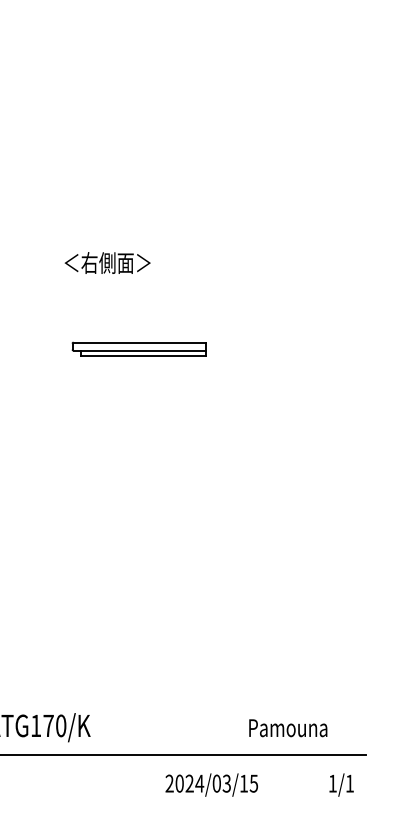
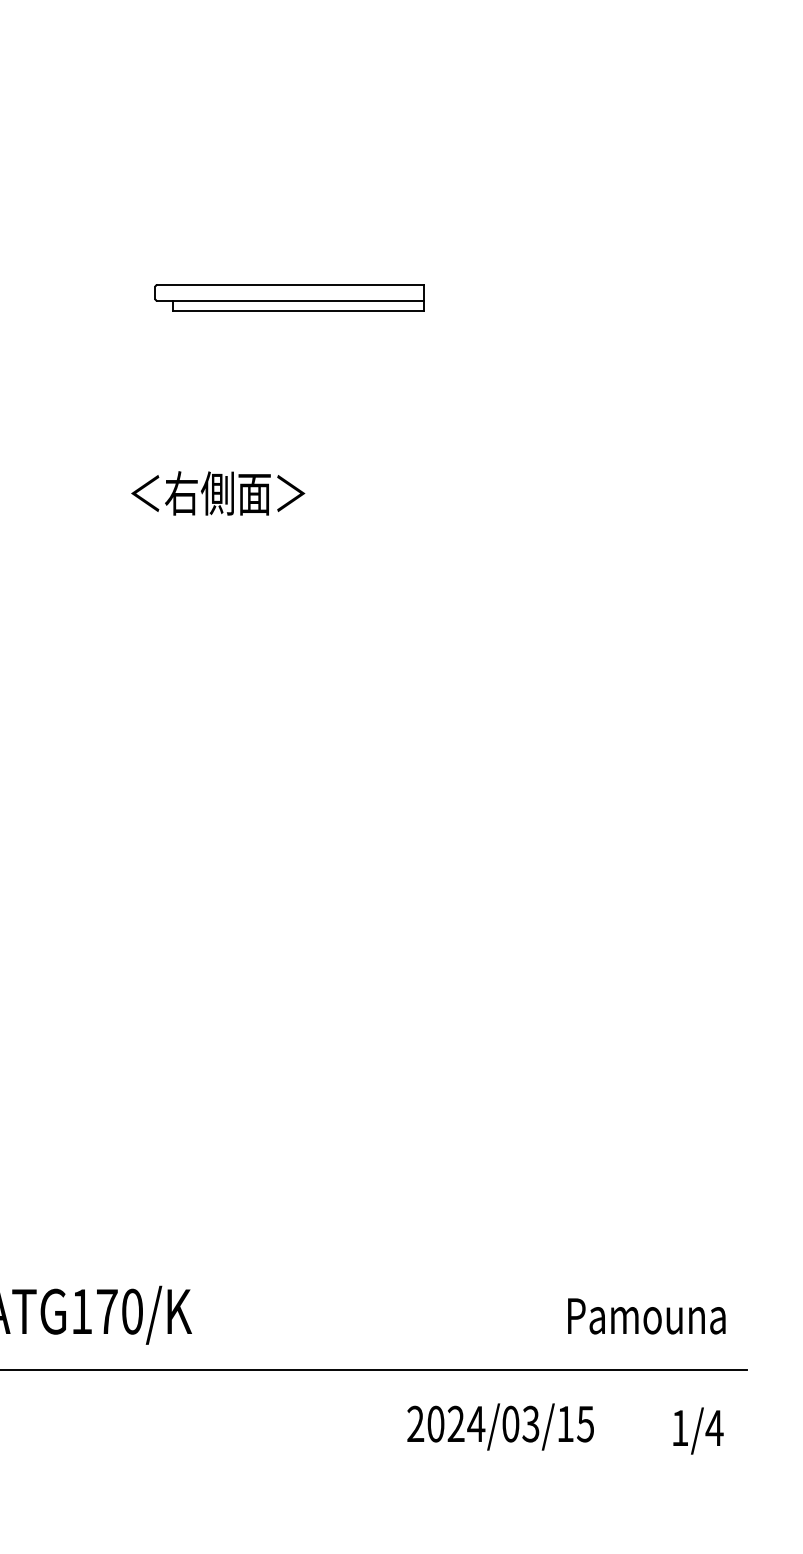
text: (107, 262) -> (217, 492), moved
part: (138, 348) -> (288, 296), moved
text: (288, 728) -> (647, 1316), moved
text: (349, 783) -> (713, 1427), 1/1 -> 1/4
text: (211, 784) -> (500, 1425), moved

